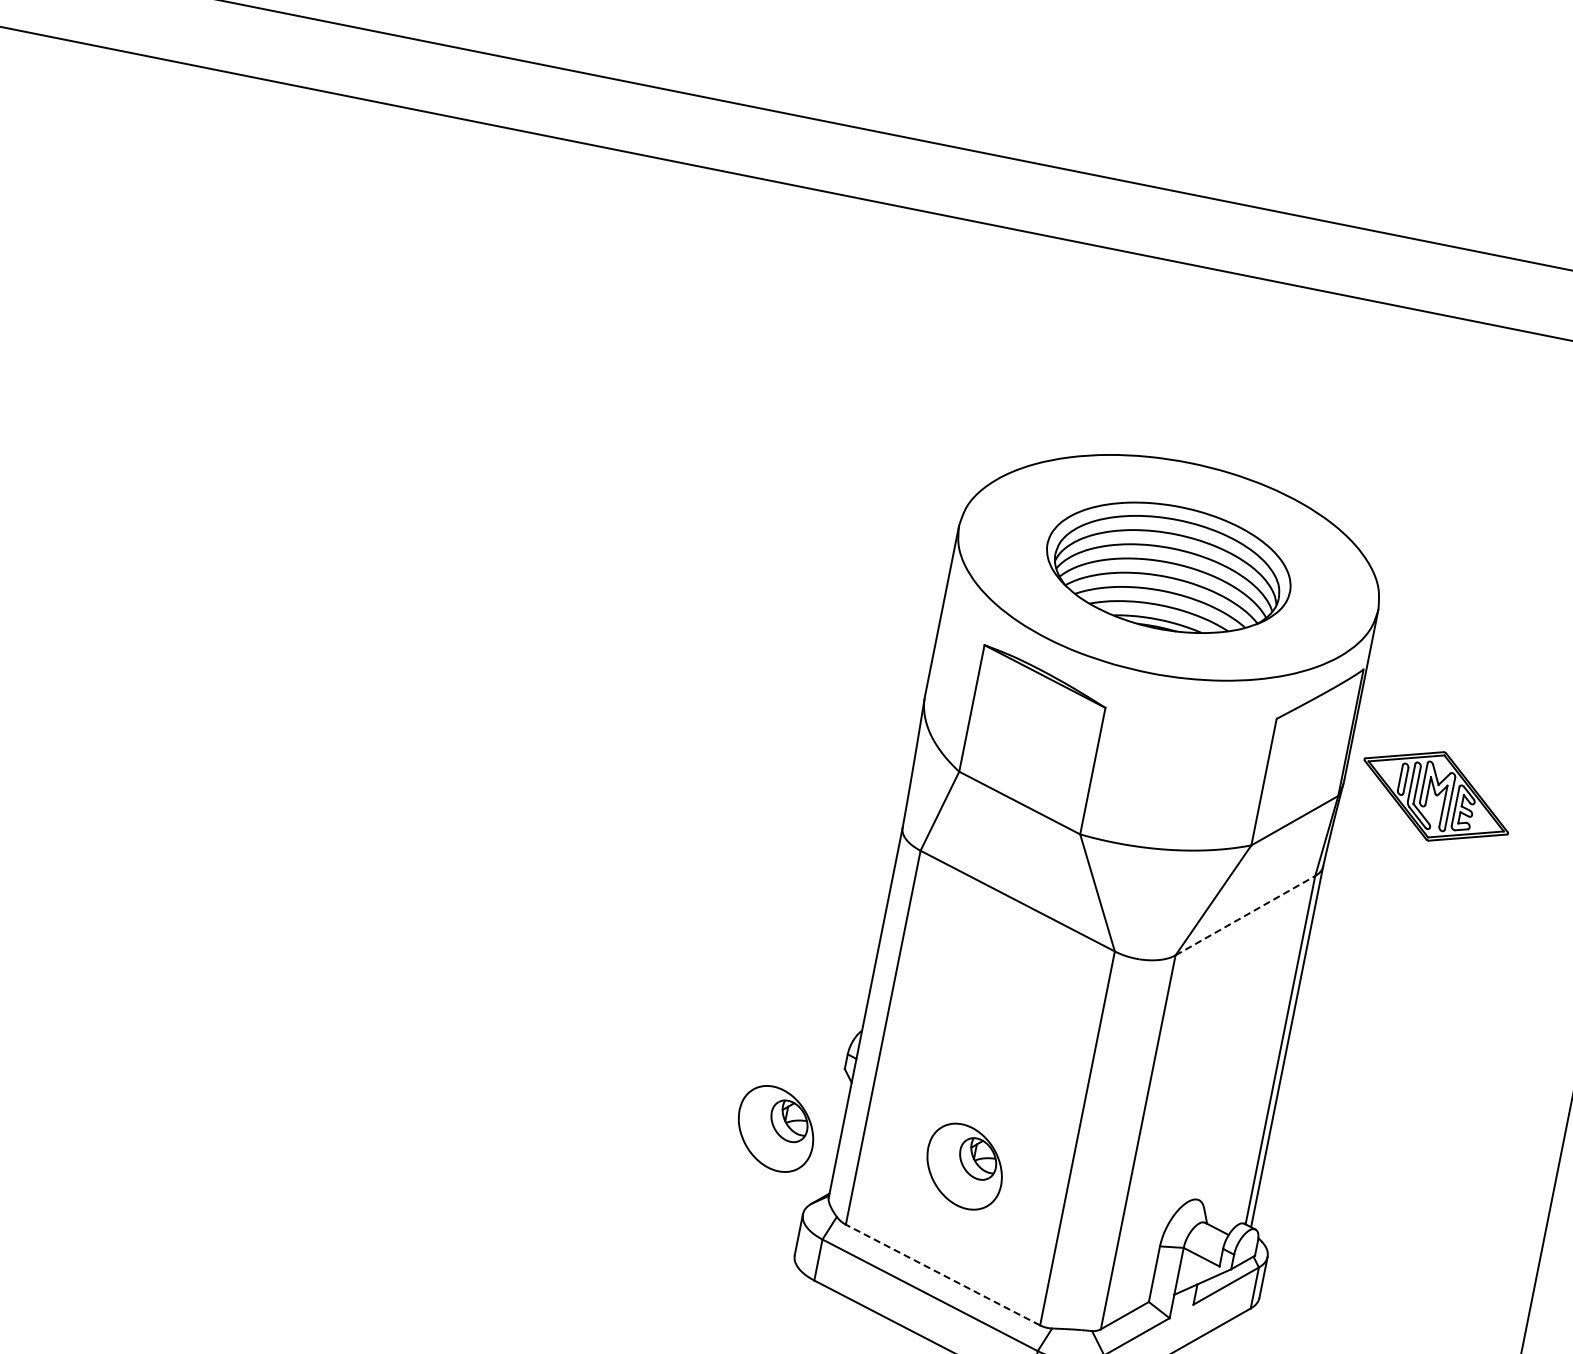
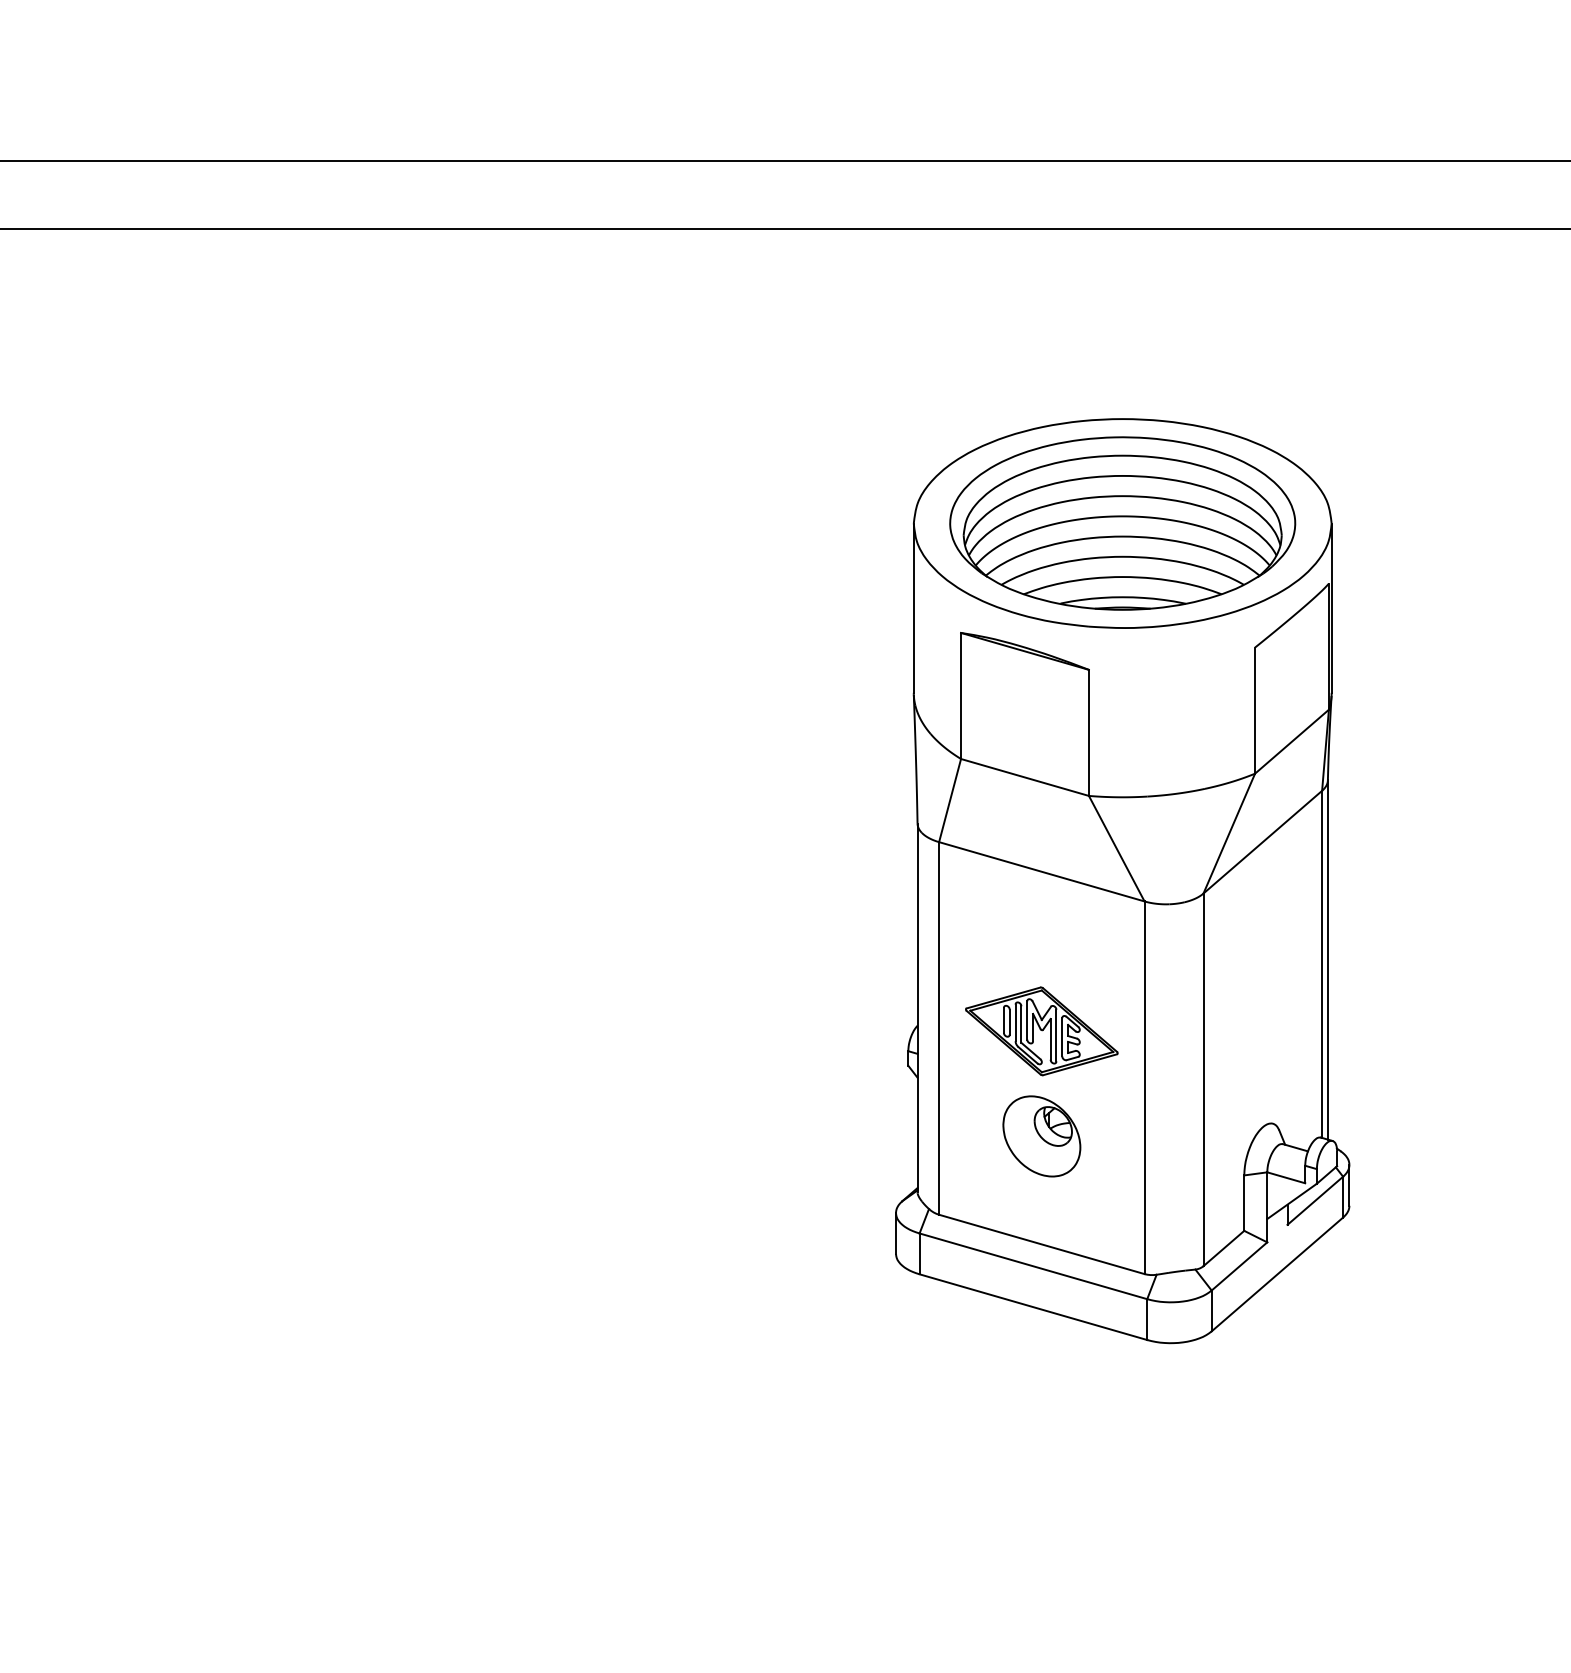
part: (1168, 567) -> (1122, 523), size x1.43
part: (1435, 796) -> (1041, 1031), moved
line: (1246, 915) -> (1263, 841), dashed -> solid
part: (775, 1128) -> (853, 1136), removed
line: (942, 1275) -> (1041, 1244), dashed -> solid

